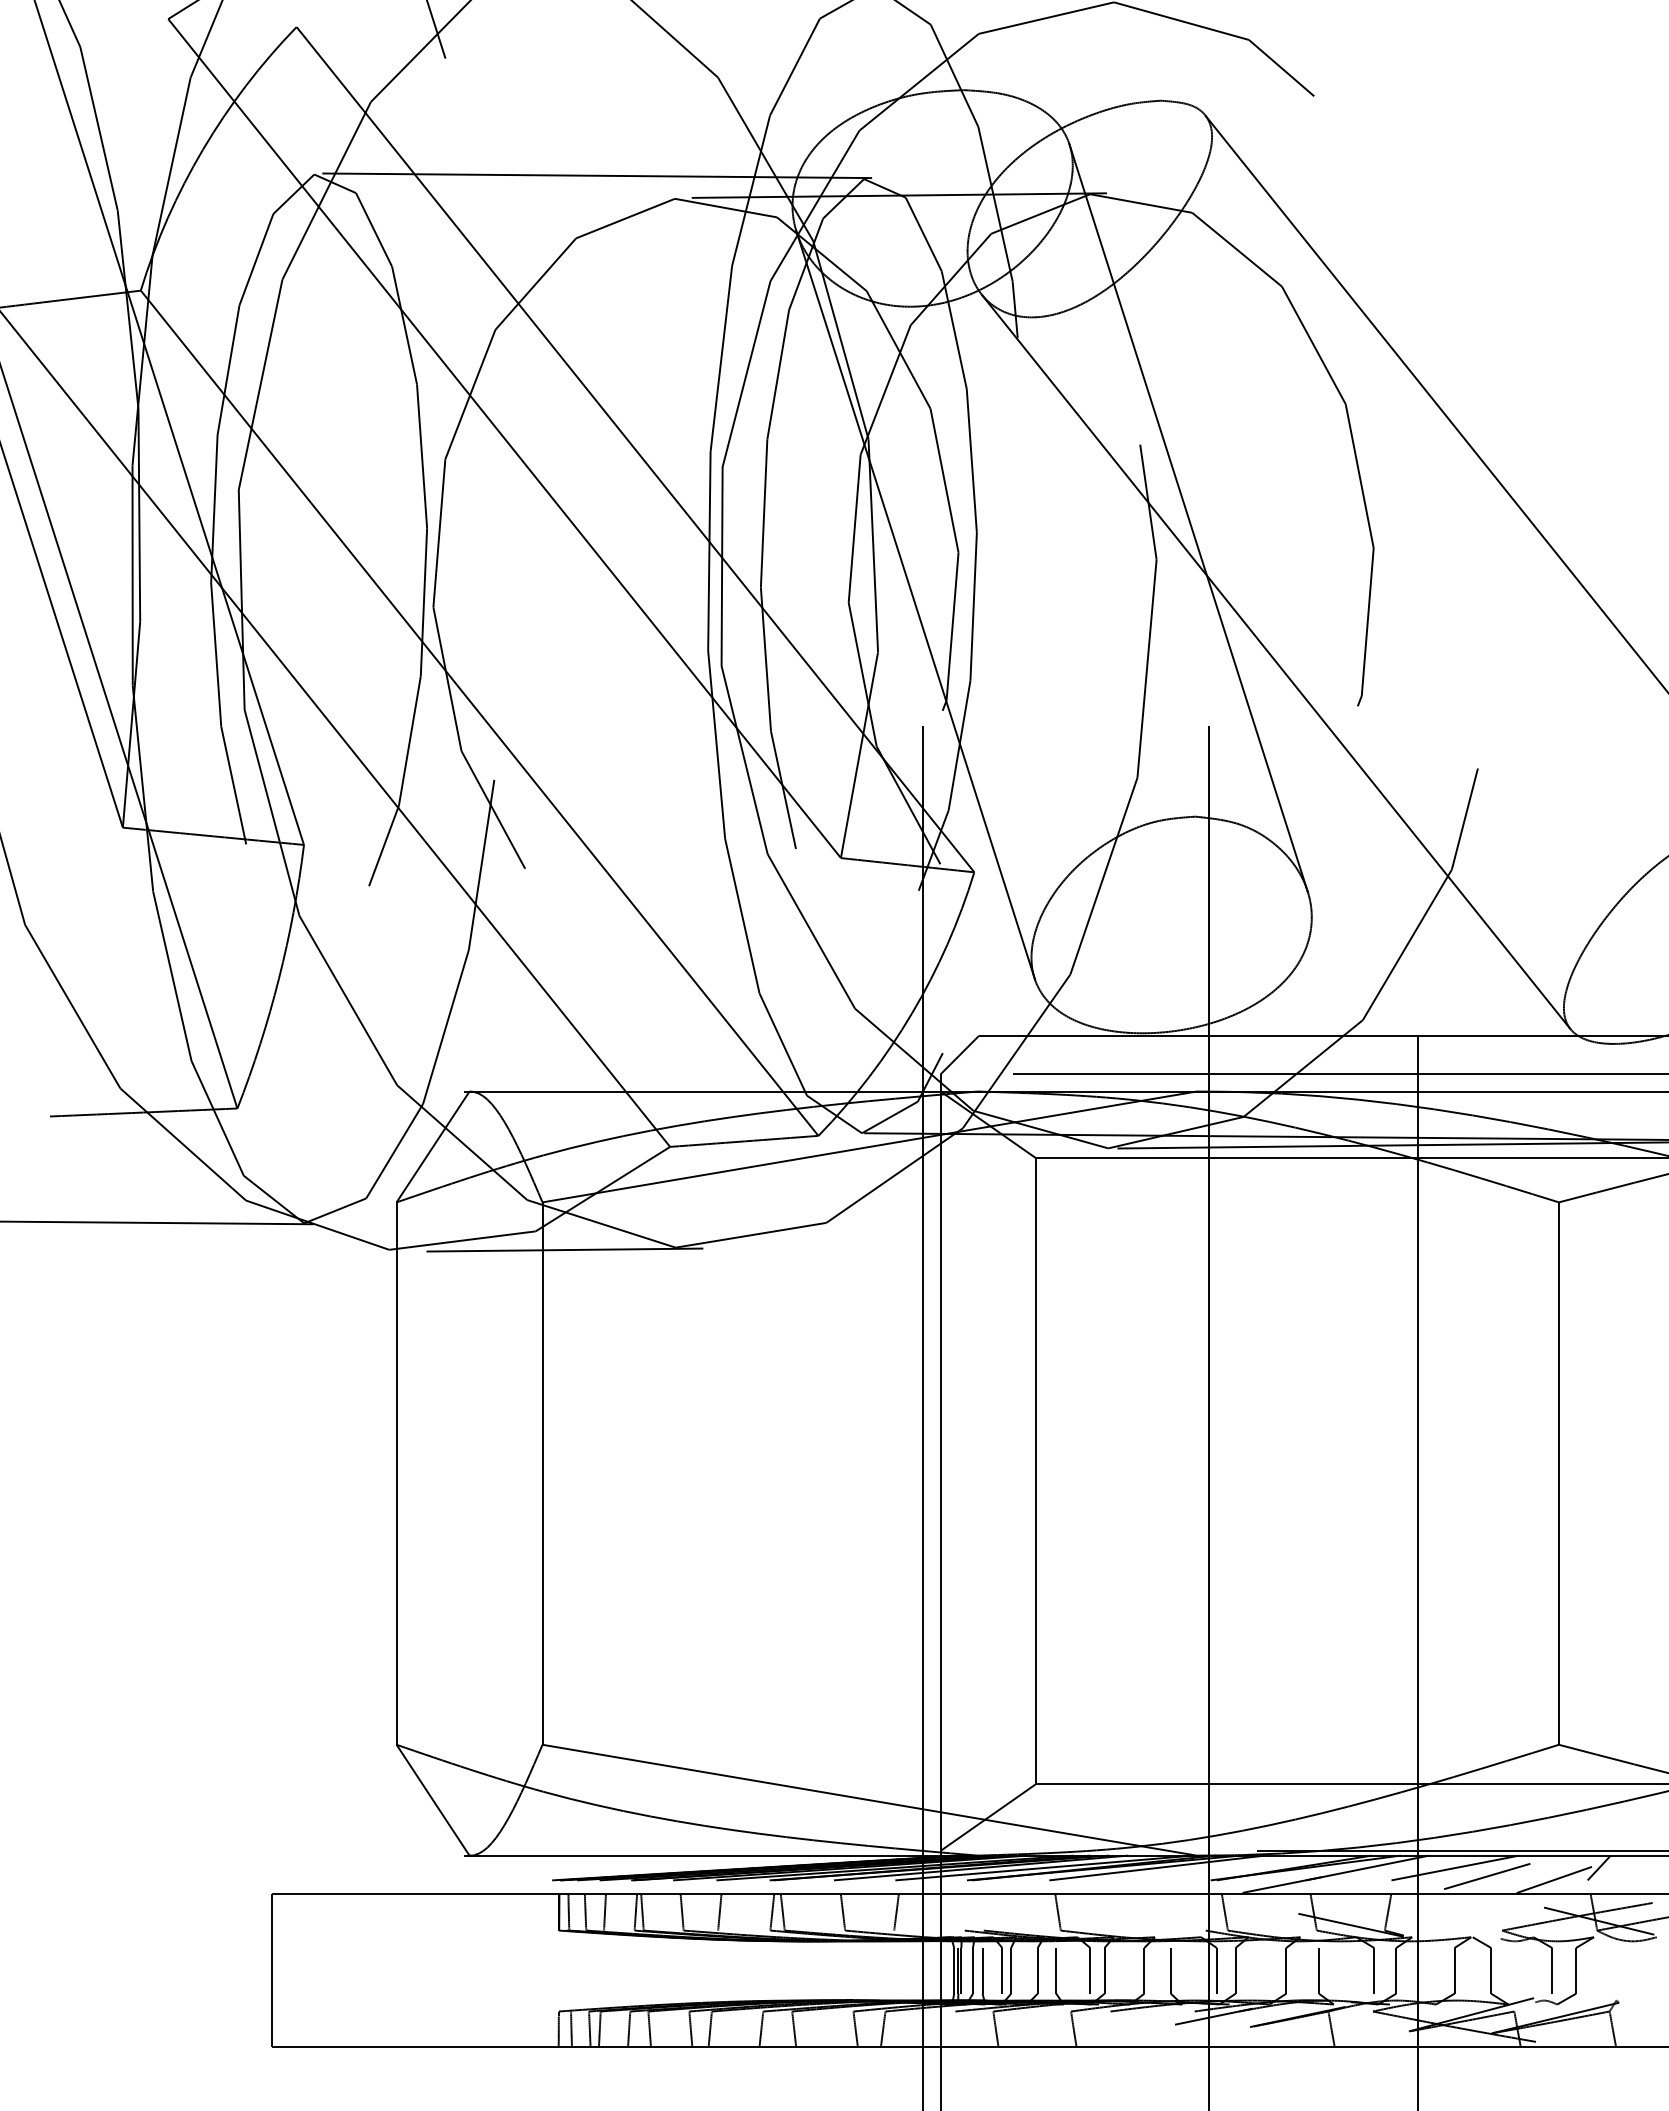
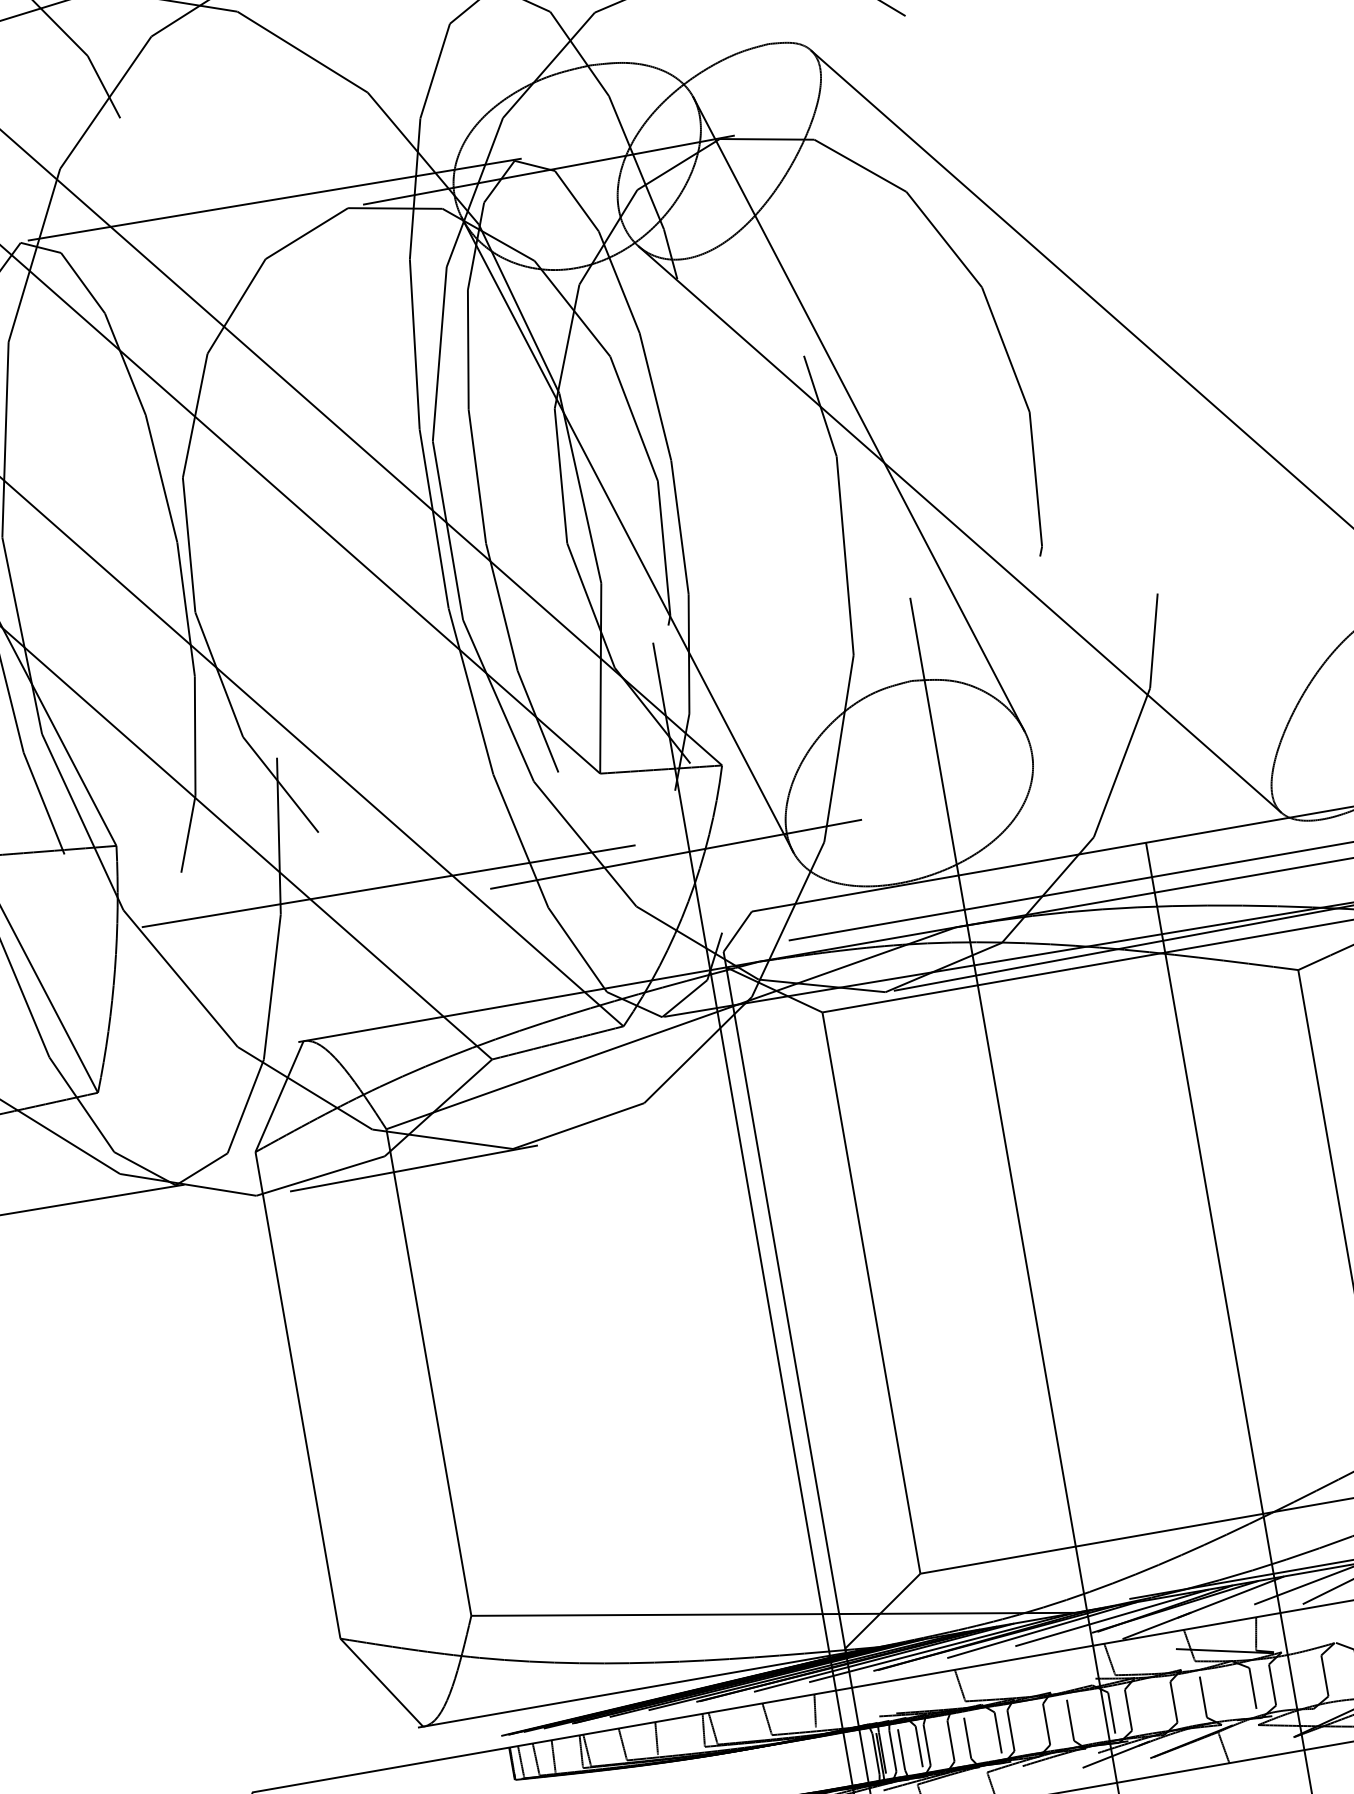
line: (590, 939) -> (388, 885), added
line: (907, 959) -> (675, 854), added
line: (1234, 1867) -> (1111, 1617), added

